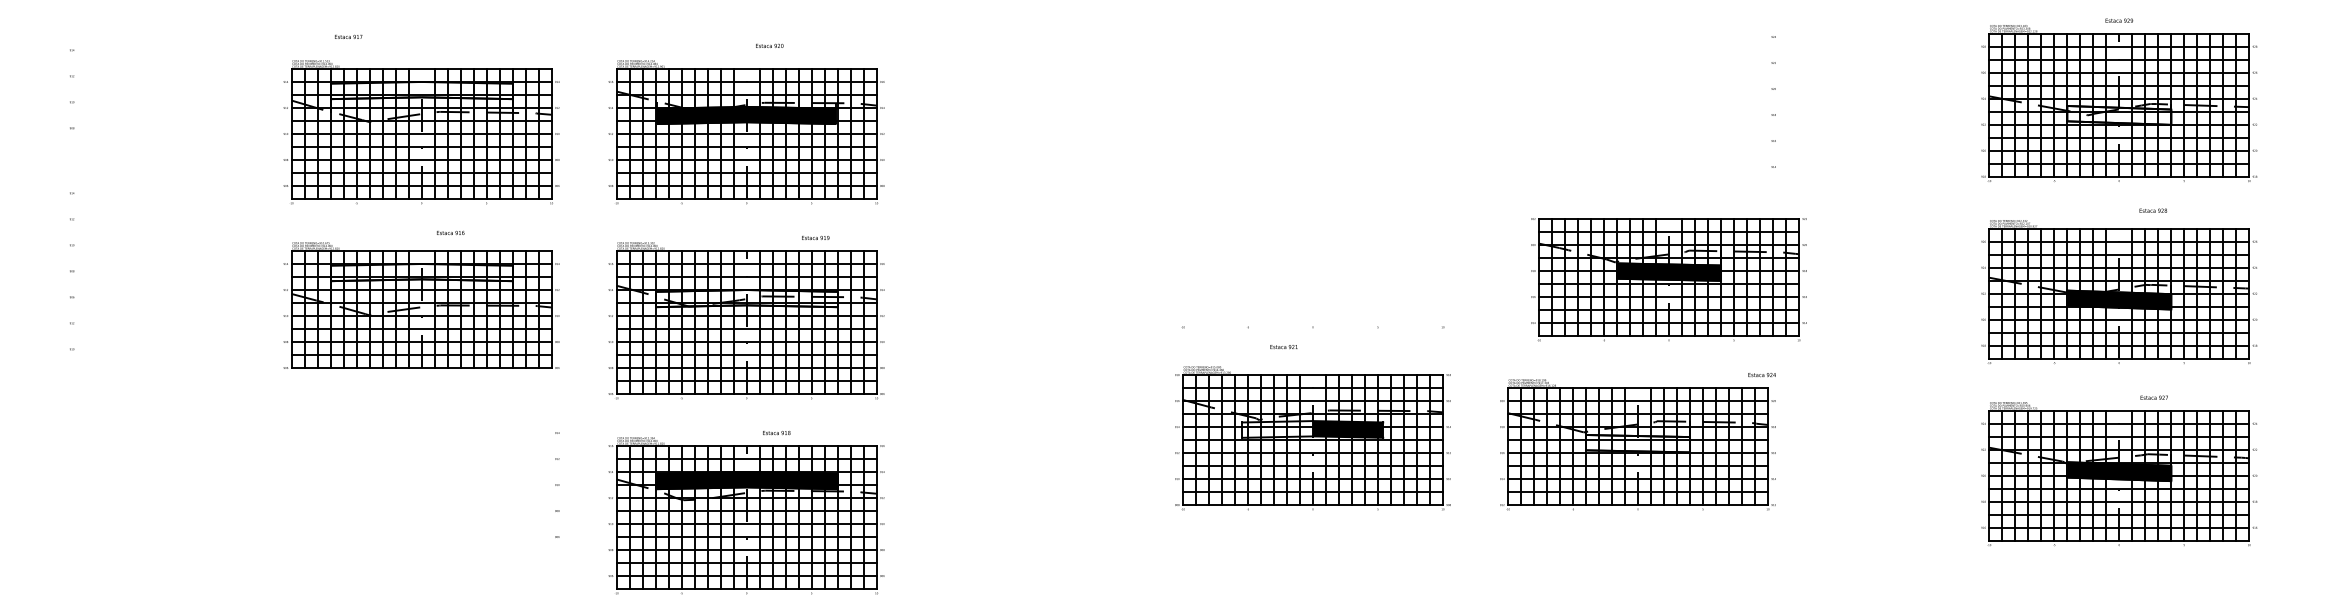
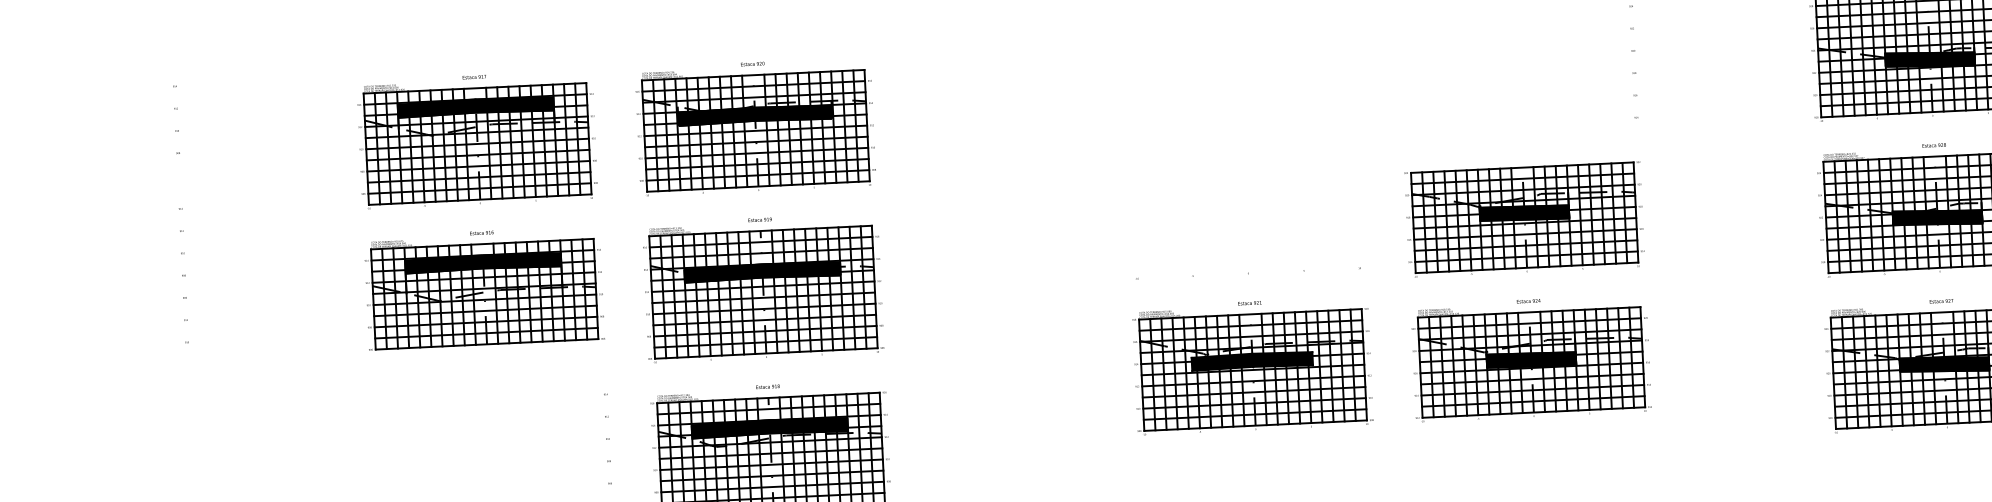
text: (348, 36) -> (474, 76), moved
text: (769, 45) -> (752, 63), moved
fill: (421, 90) -> (475, 106), added
fill: (2119, 115) -> (1930, 59), added
text: (2153, 210) -> (1934, 145), moved
text: (450, 232) -> (481, 232), moved
text: (815, 237) -> (759, 219), moved
fill: (421, 272) -> (483, 262), added
part: (1668, 279) -> (1524, 219), moved
fill: (746, 298) -> (762, 271), added
text: (1283, 347) -> (1249, 303), moved
text: (1761, 375) -> (1528, 301), moved
text: (2153, 397) -> (1940, 301), moved
fill: (1277, 429) -> (1222, 362), added
text: (776, 433) -> (767, 387), moved
fill: (1638, 443) -> (1531, 359), added

